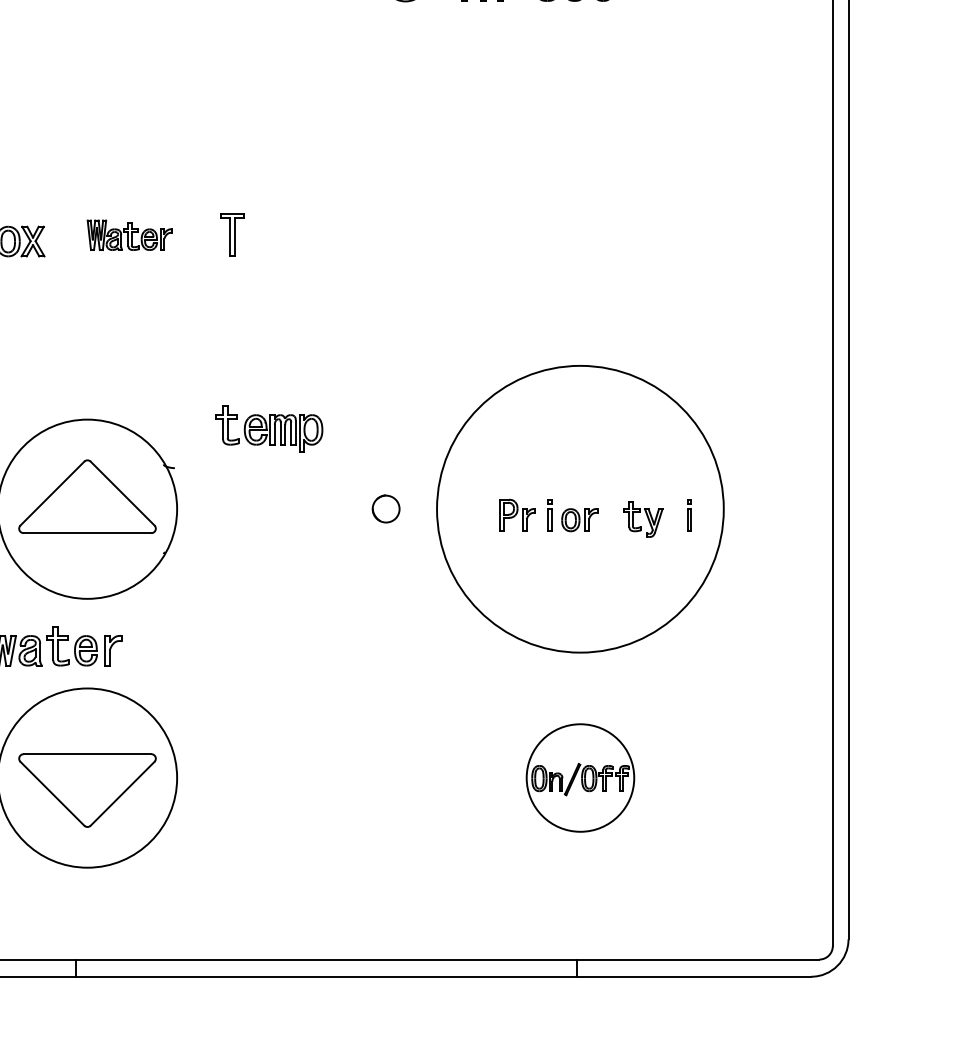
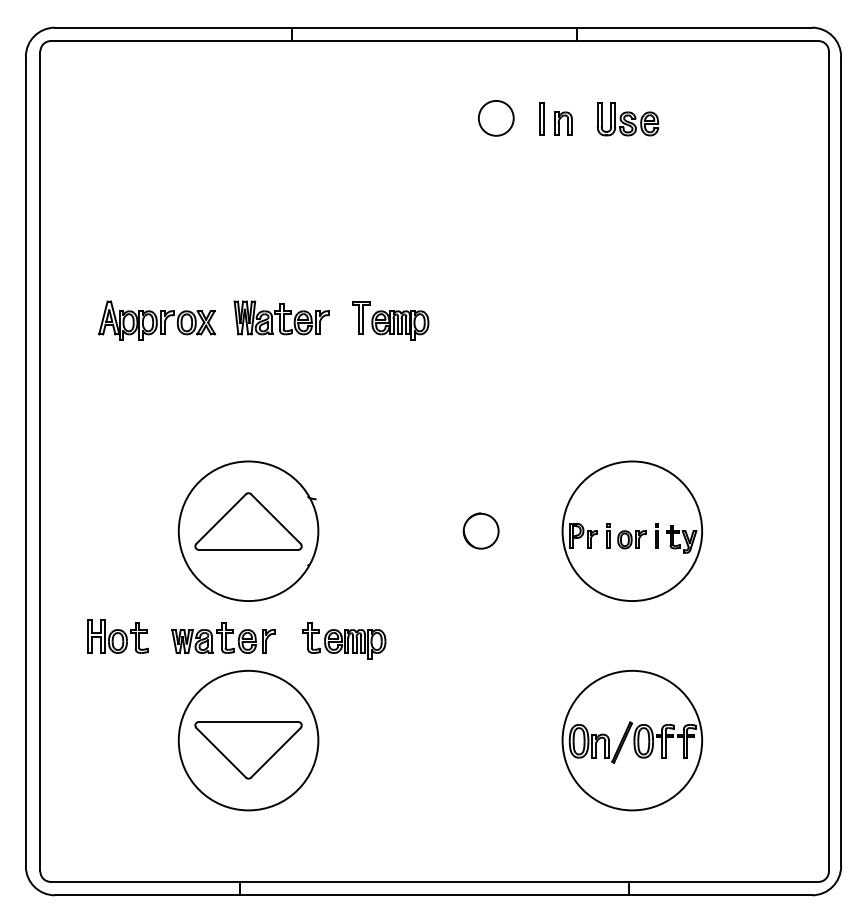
part: (129, 234) -> (281, 317), size x1.43
part: (282, 244) -> (400, 325), added
part: (269, 428) -> (344, 640), moved
part: (385, 508) -> (480, 530), size x1.67
circle: (580, 509) -> (632, 531), size x0.62
line: (688, 514) -> (656, 535), moved
part: (580, 777) -> (632, 740), size x1.67

